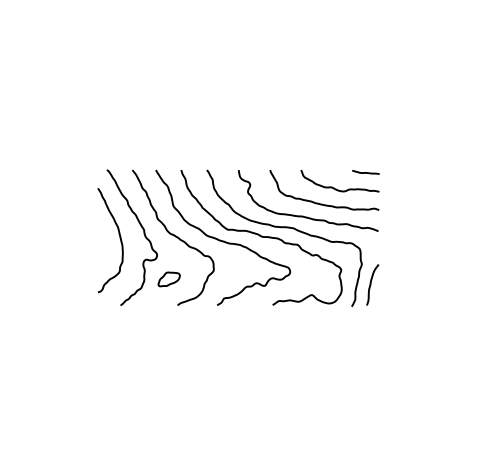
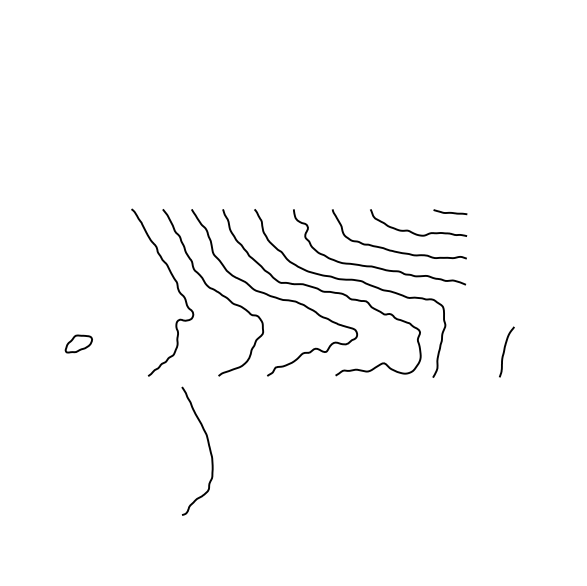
curve: (119, 238) -> (208, 448), moved
part: (168, 279) -> (77, 344), moved
curve: (371, 284) -> (505, 351), moved

